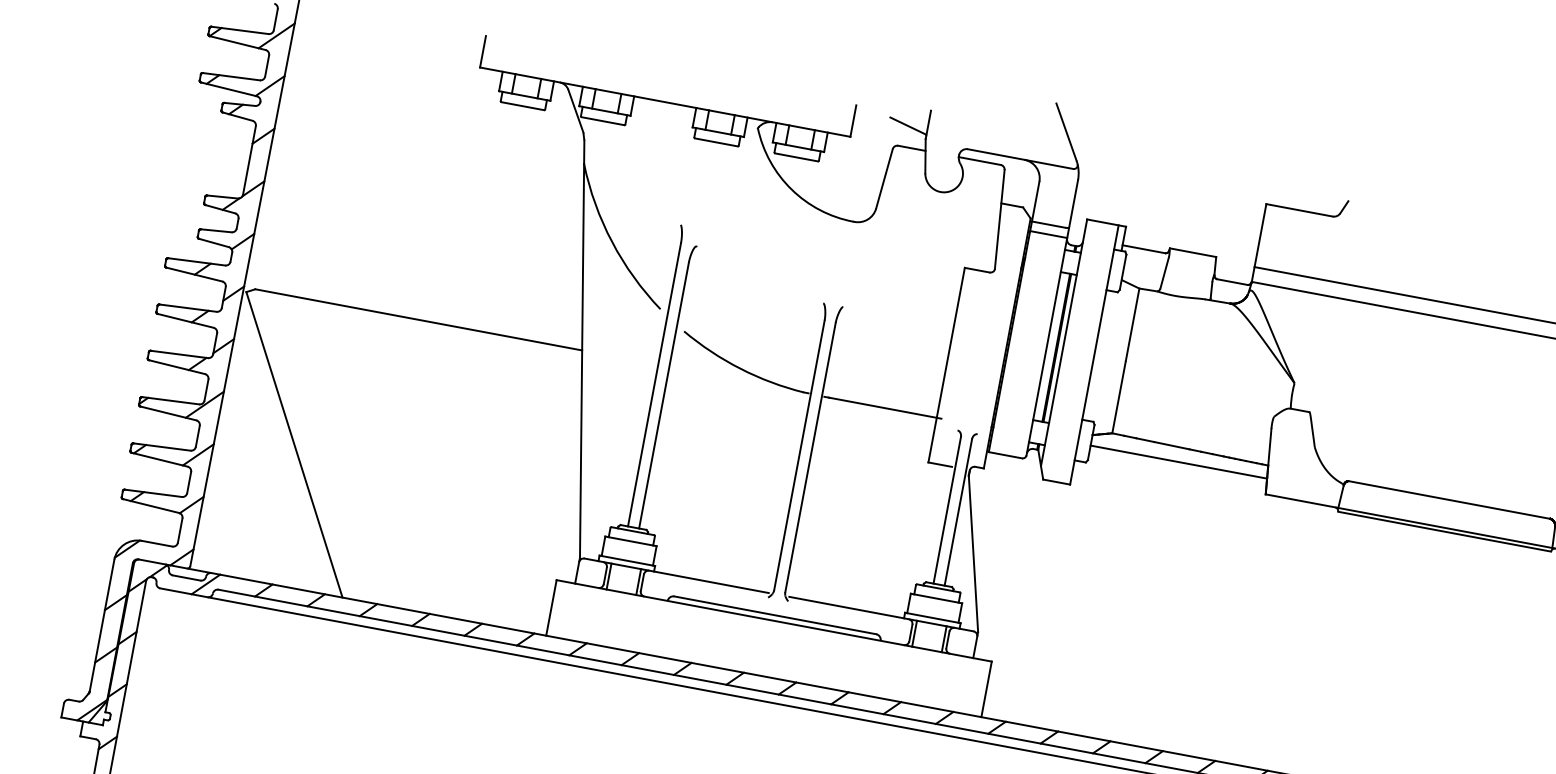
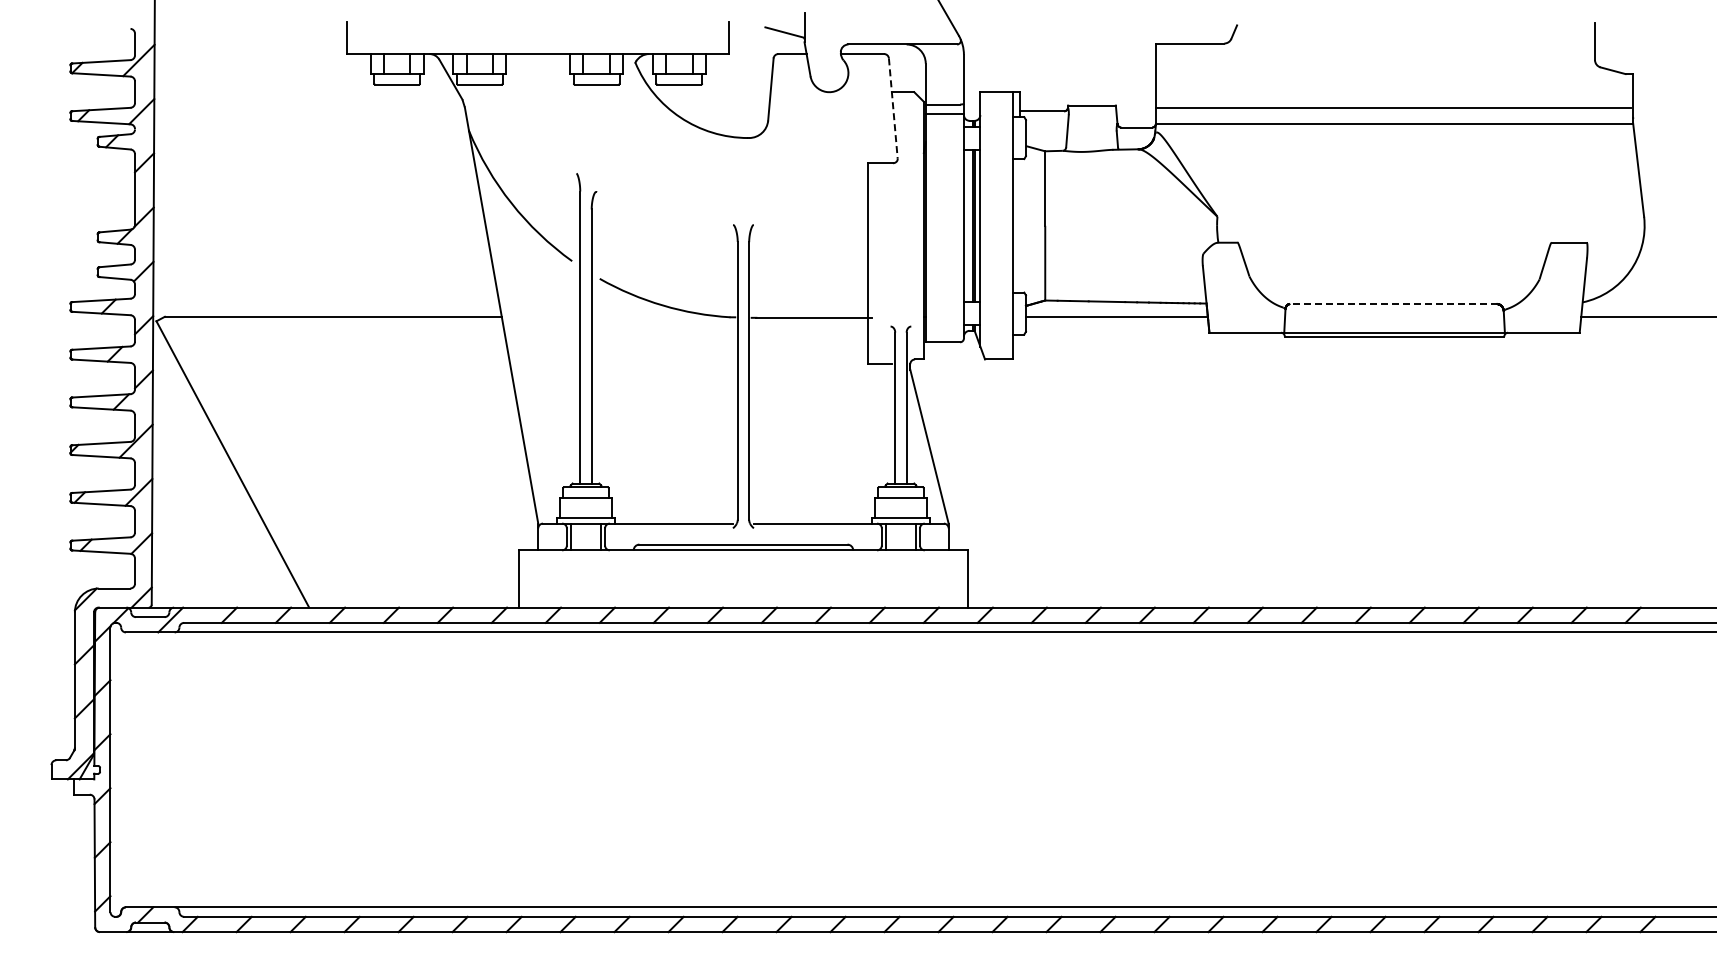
line: (999, 220) -> (893, 109), solid -> dashed
line: (1449, 500) -> (1393, 304), solid -> dashed

